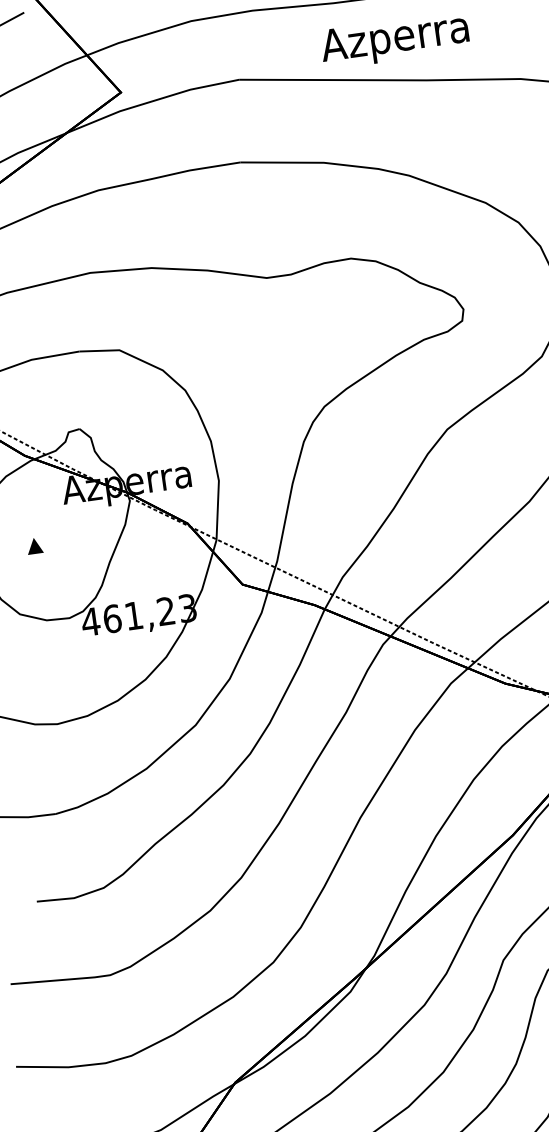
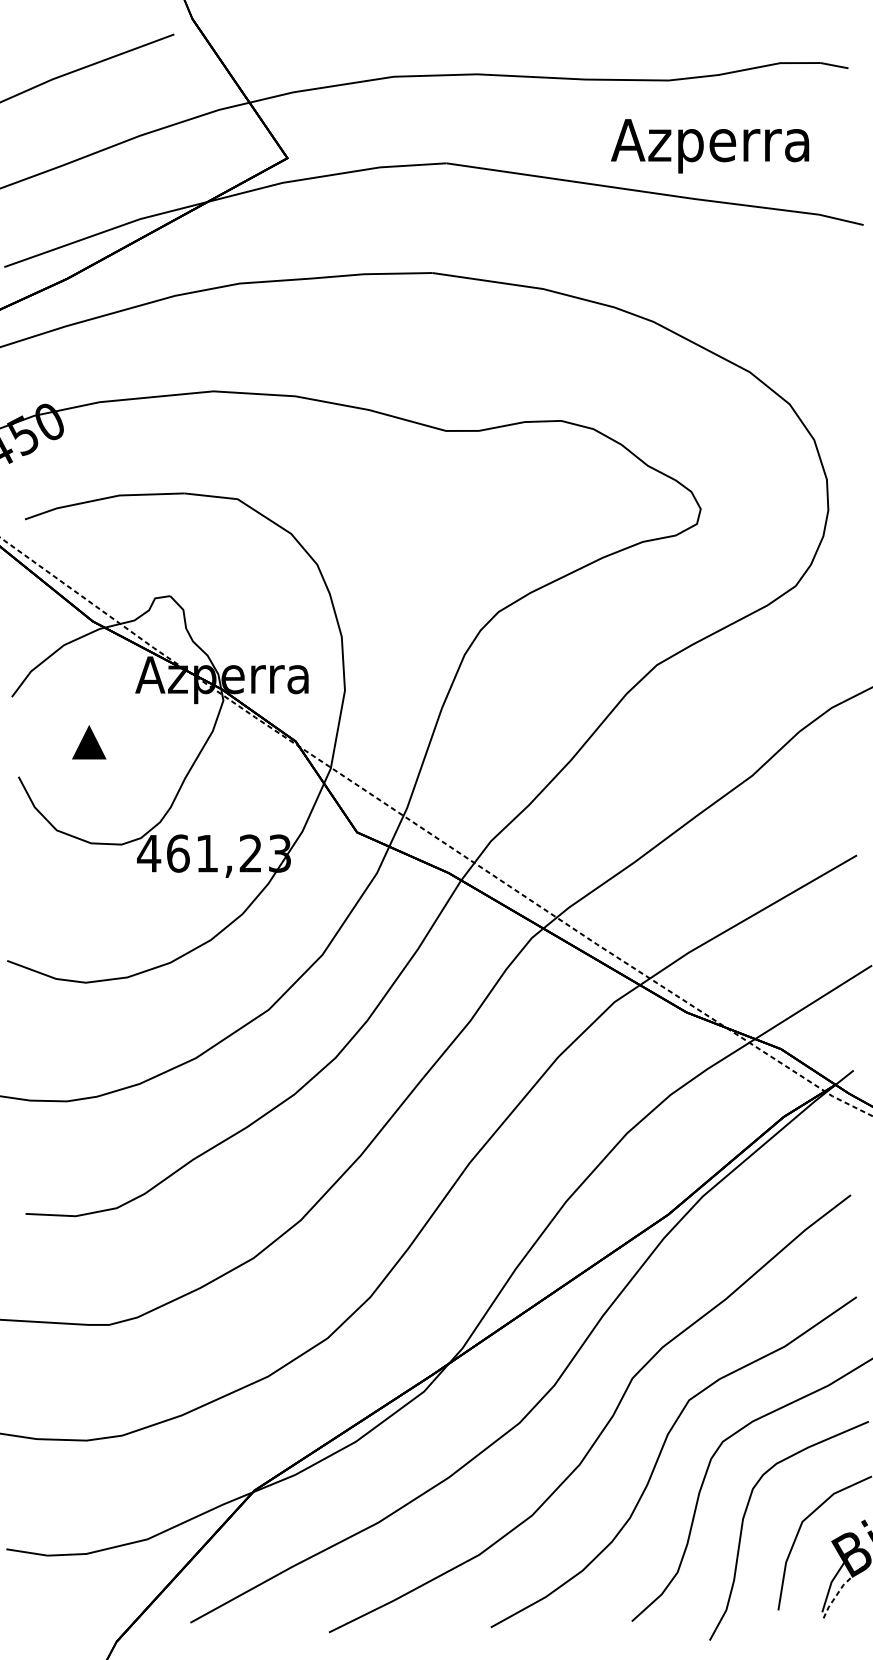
text: (395, 40) -> (710, 146), moved
part: (34, 545) -> (88, 742), size x1.6

